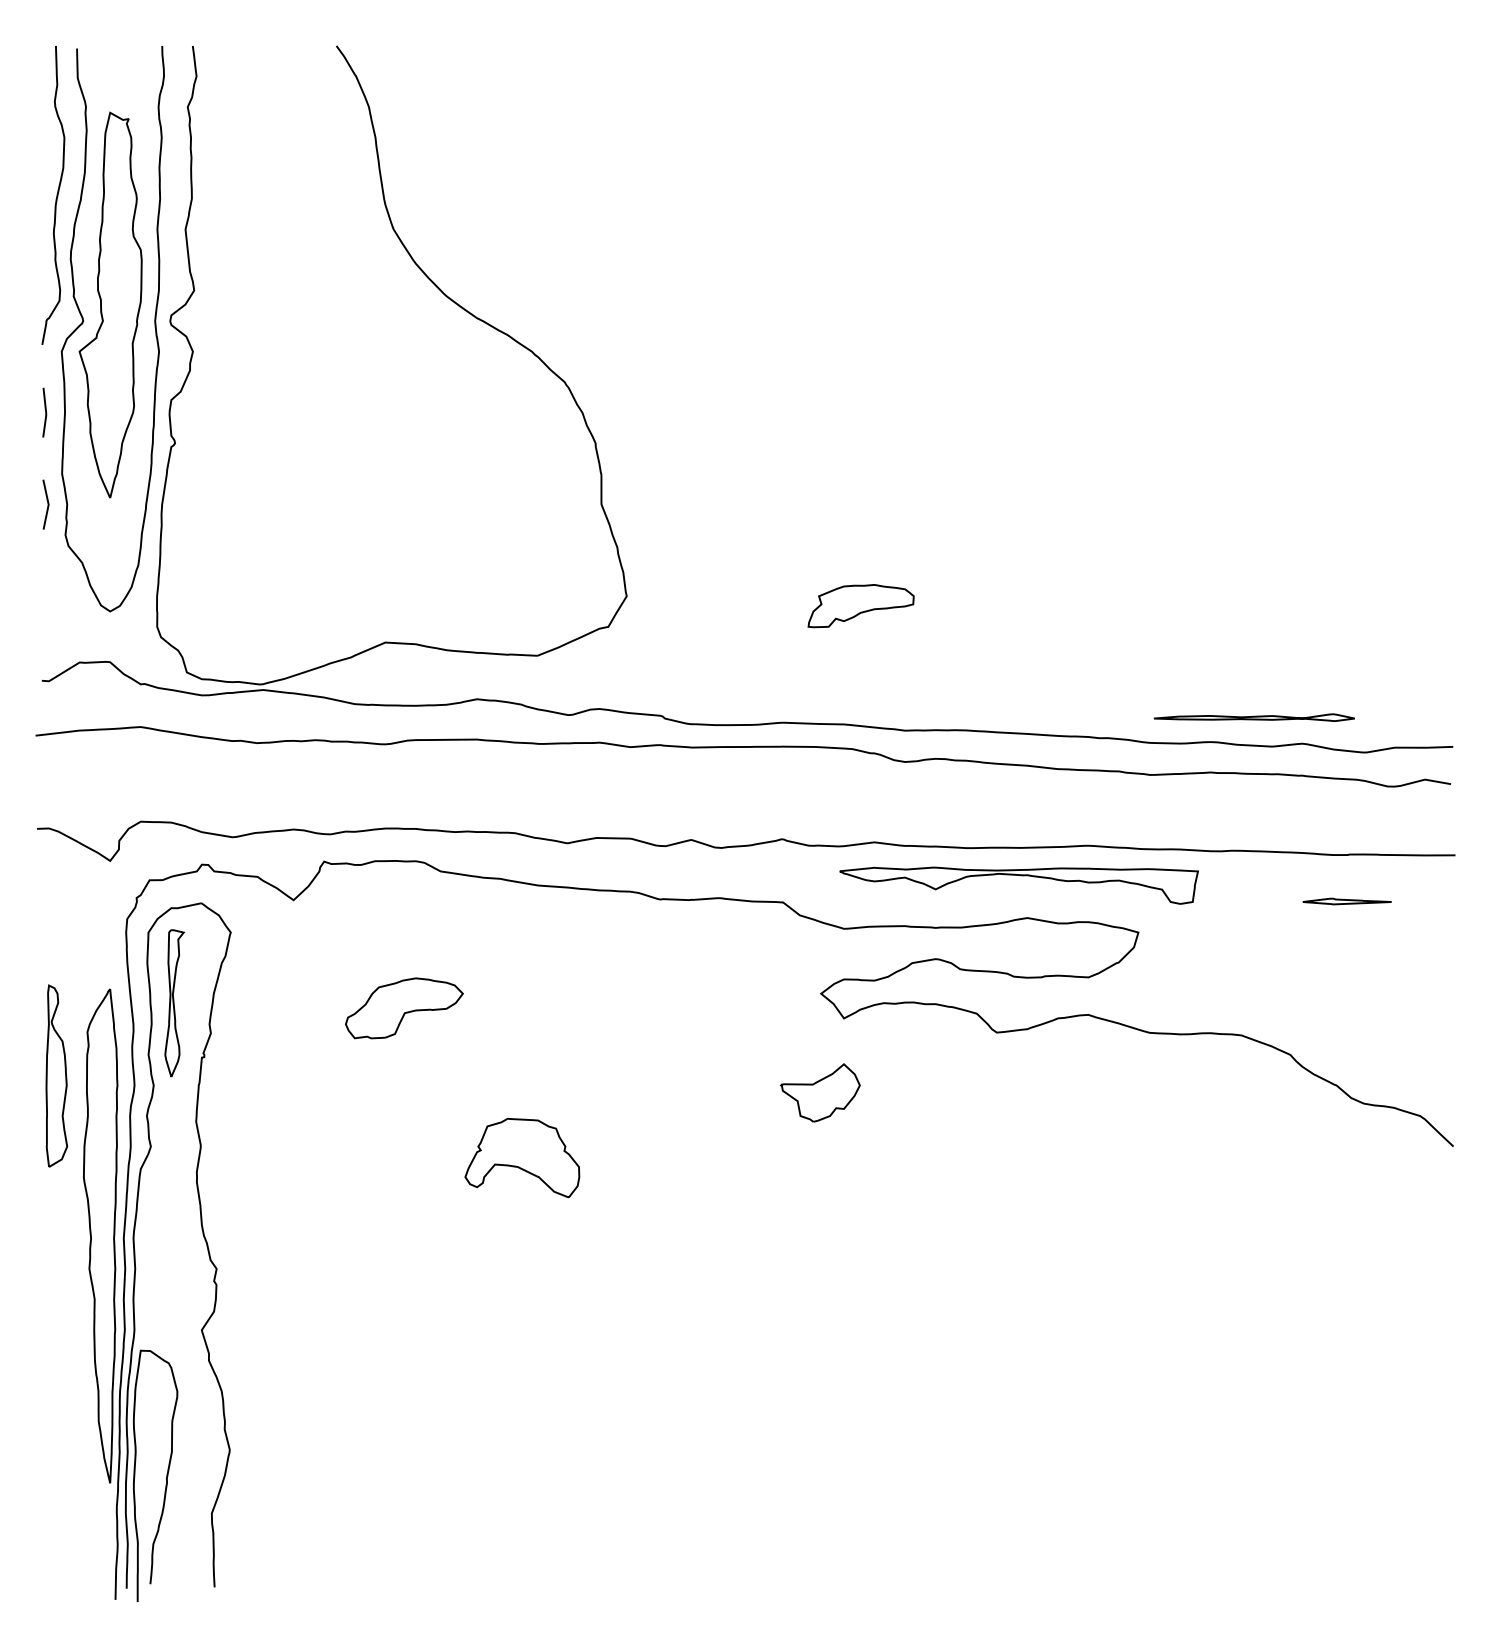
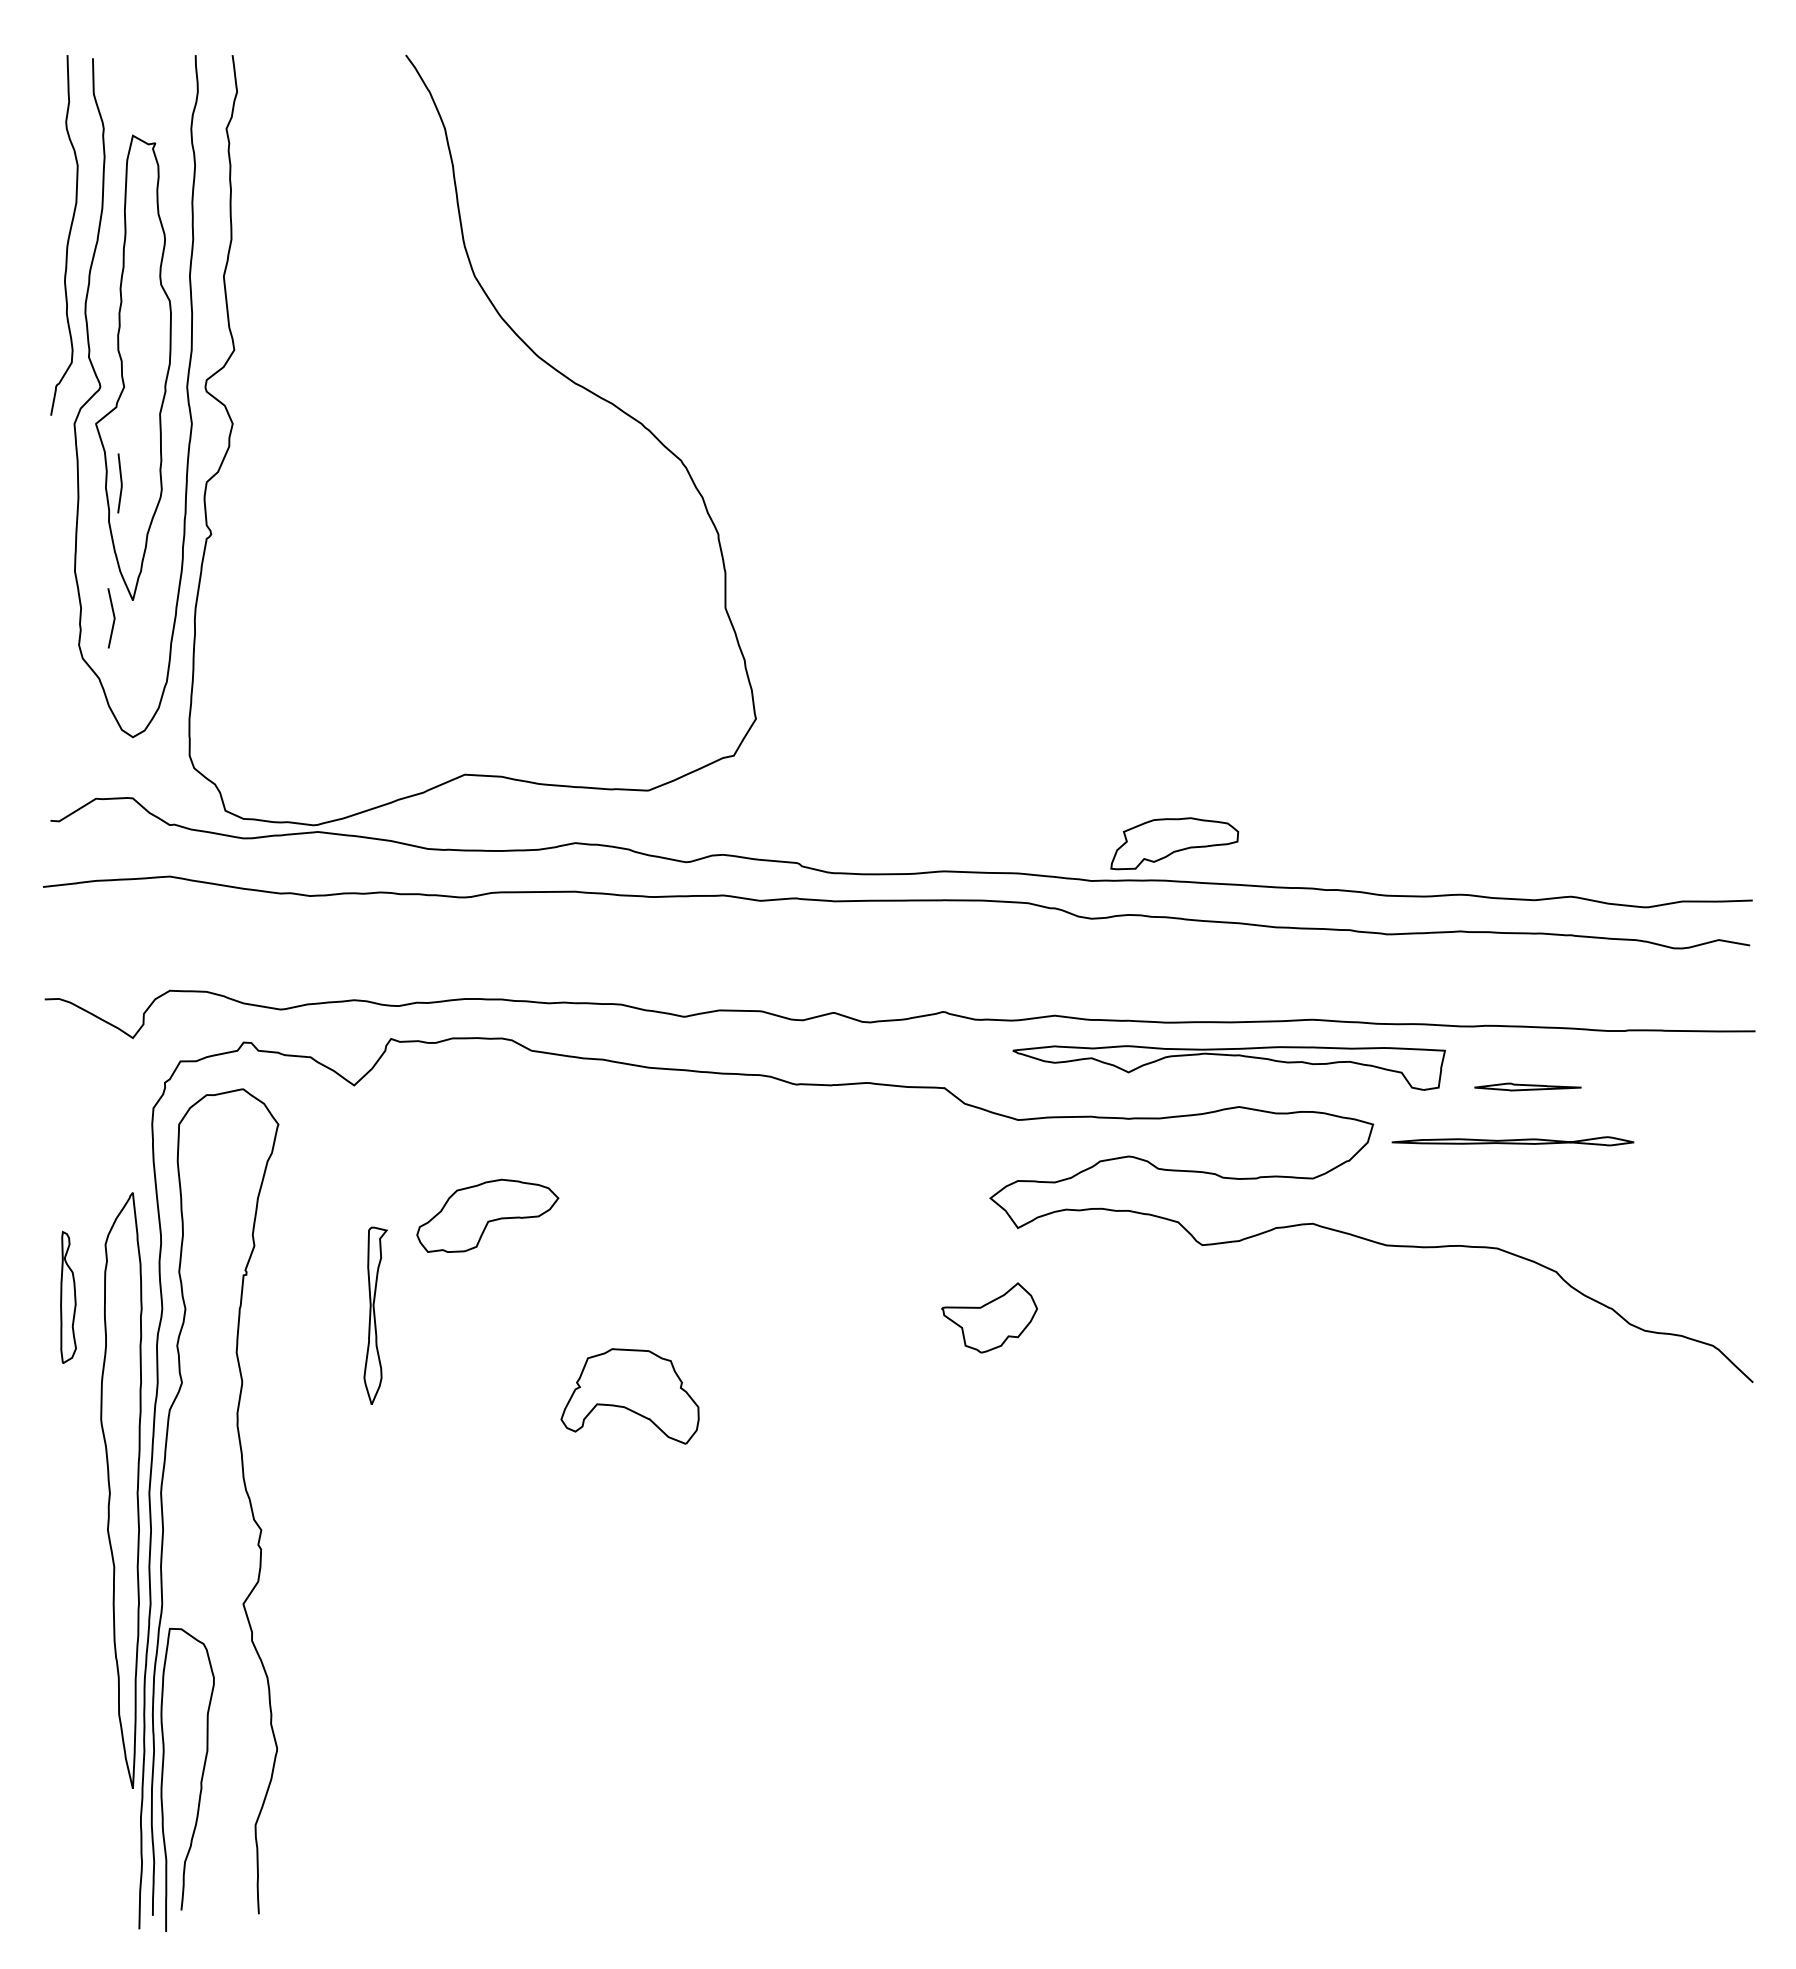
line: (45, 412) -> (120, 483), moved
line: (47, 504) -> (113, 618), moved
part: (860, 605) -> (1174, 843), moved
part: (1253, 717) -> (1512, 1141), moved
part: (1346, 901) -> (1527, 1086), moved
part: (174, 1003) -> (375, 1315), moved
part: (56, 1076) -> (68, 1297), size x0.6

